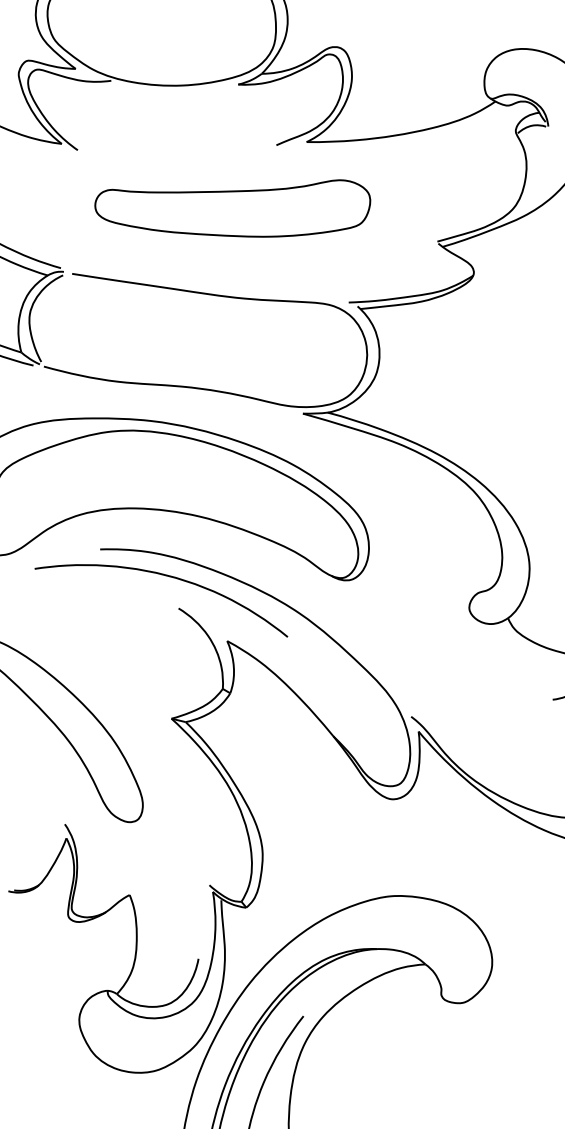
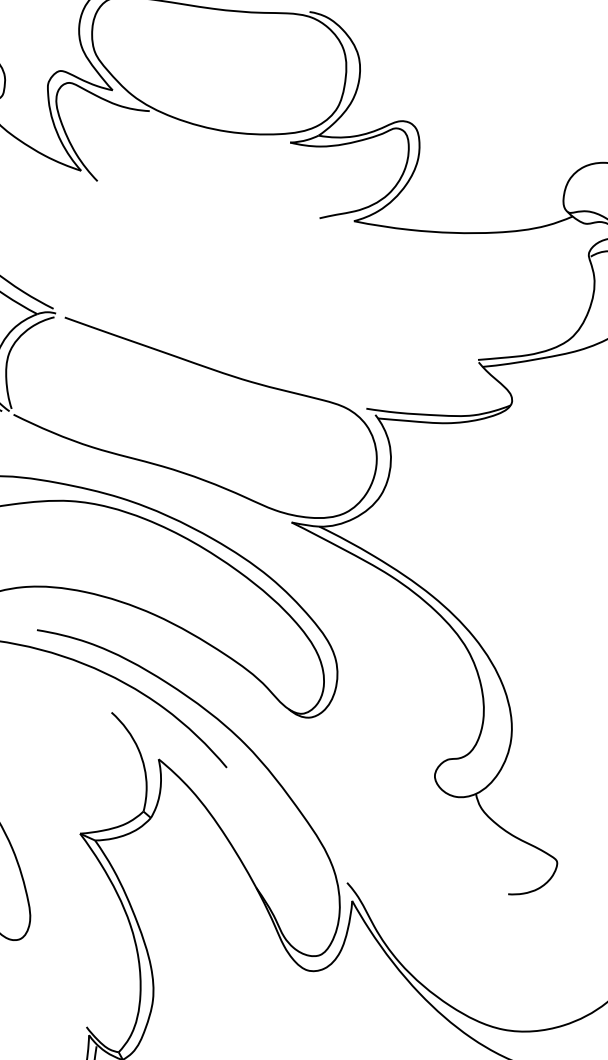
part: (232, 208) -> (257, 279), removed

